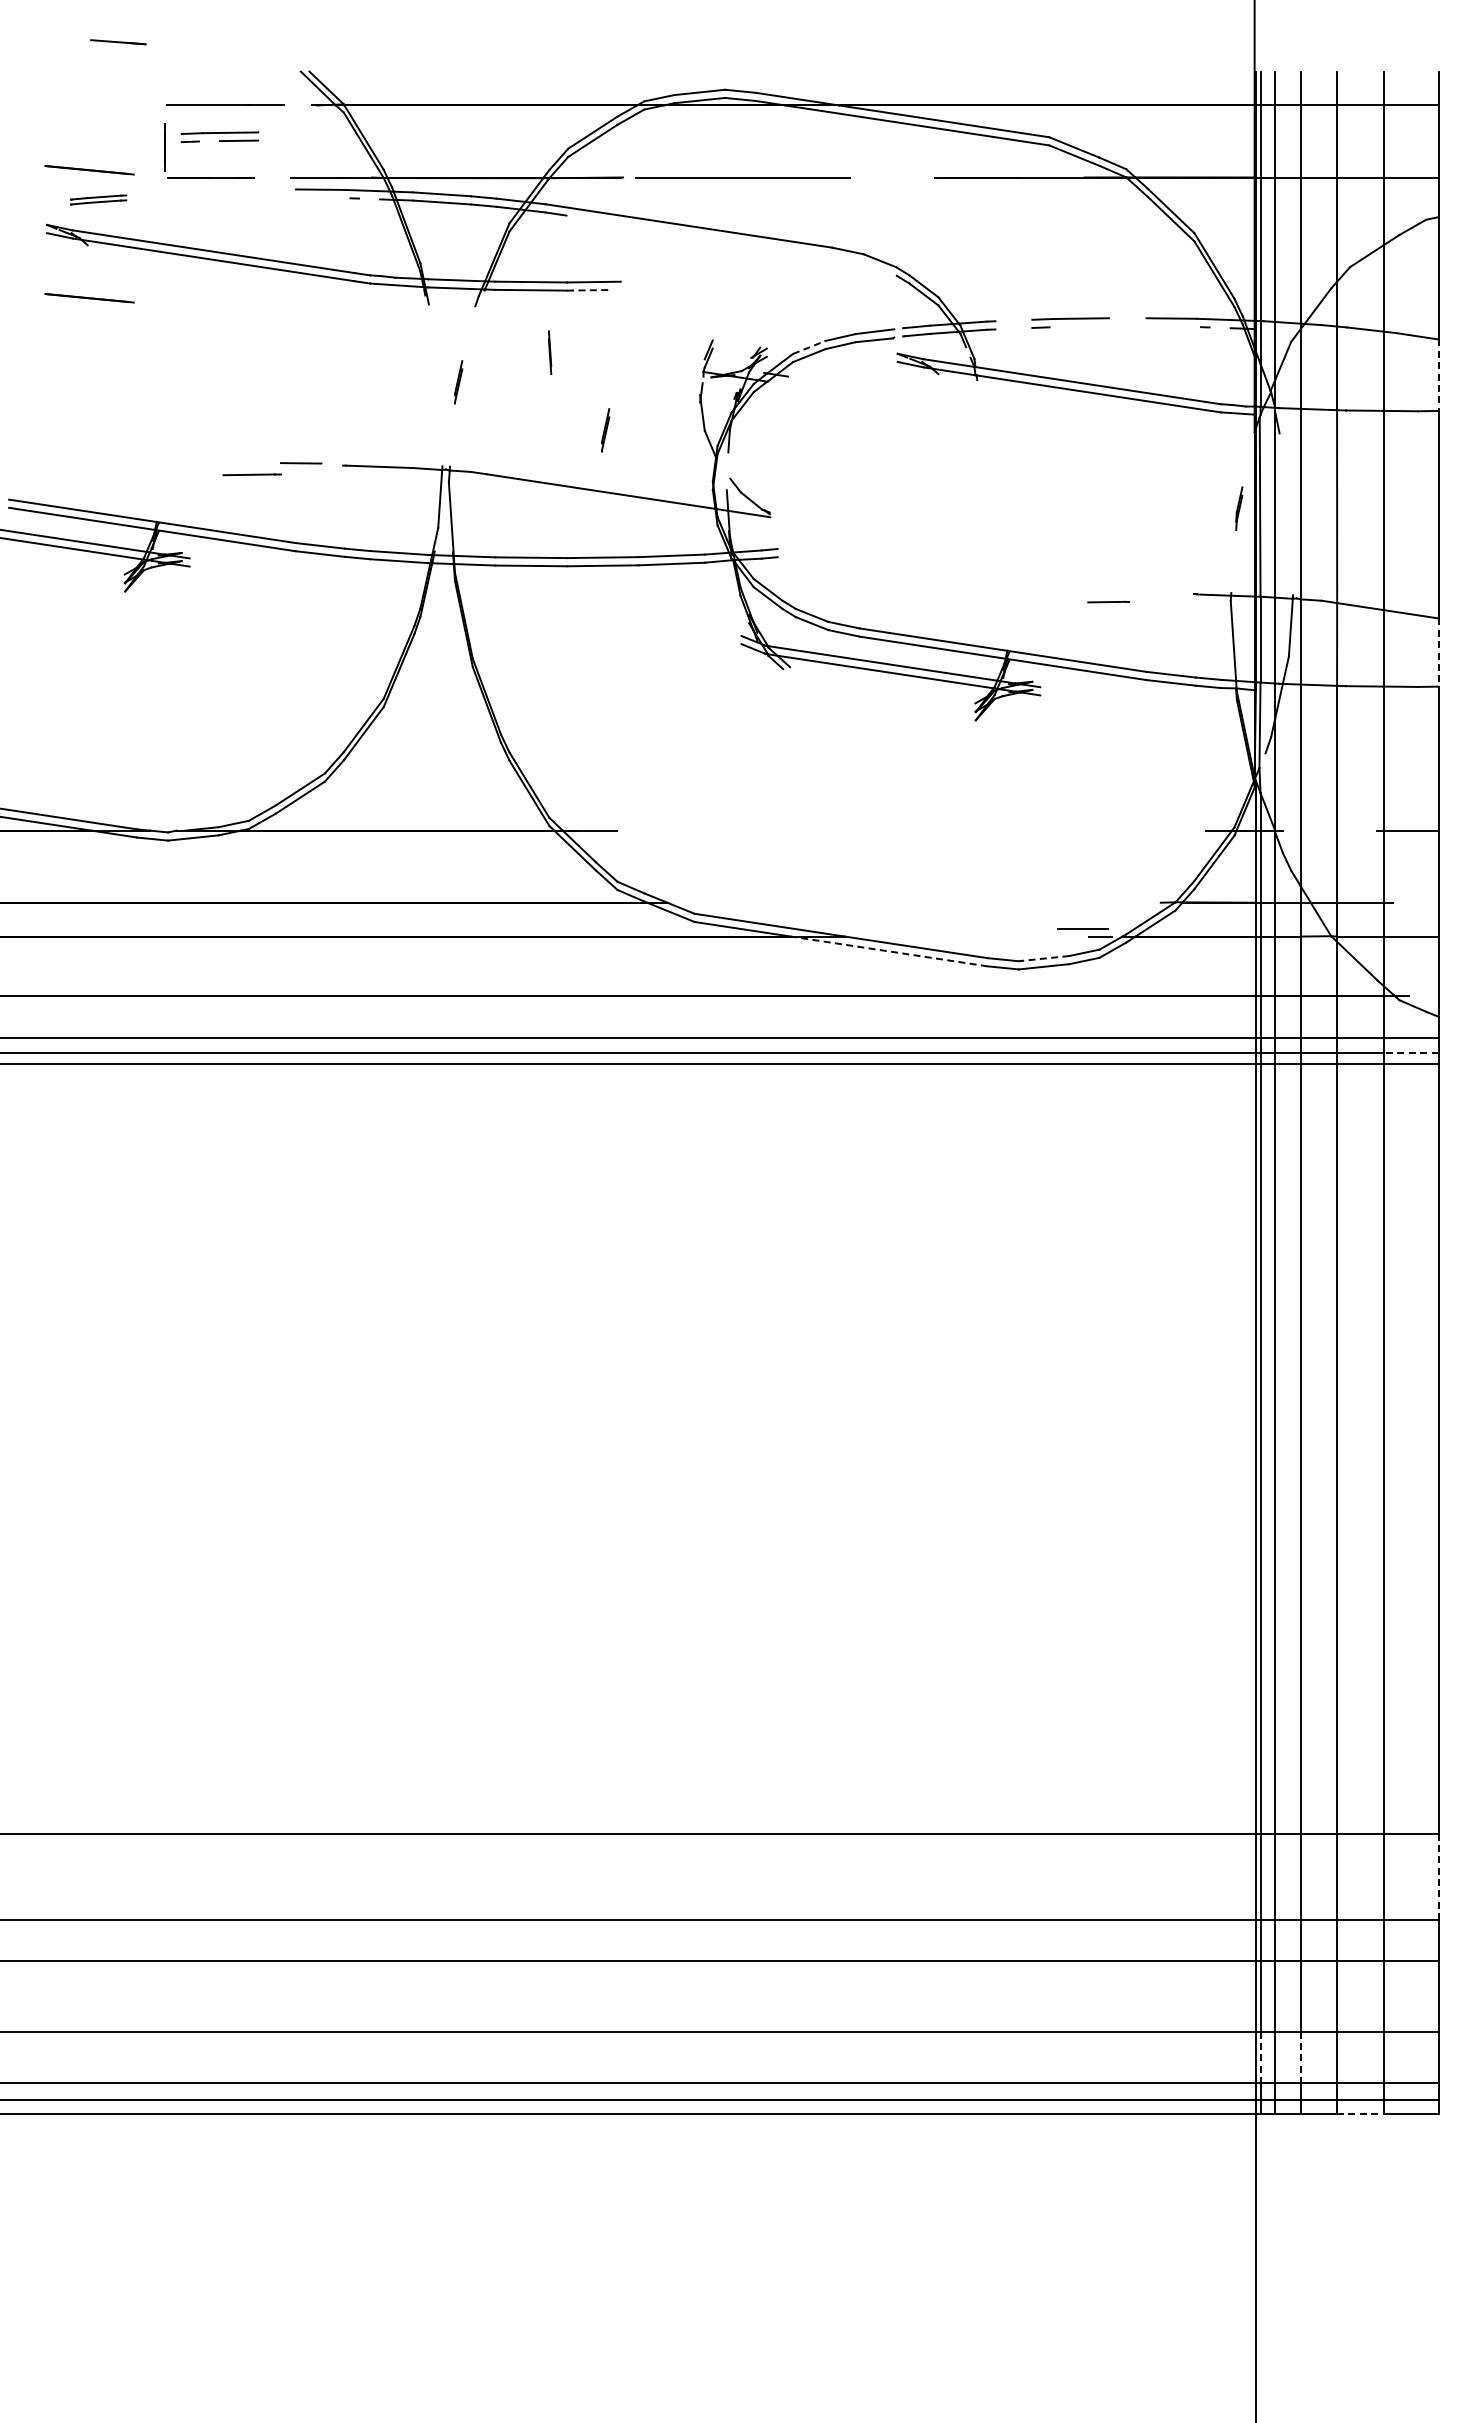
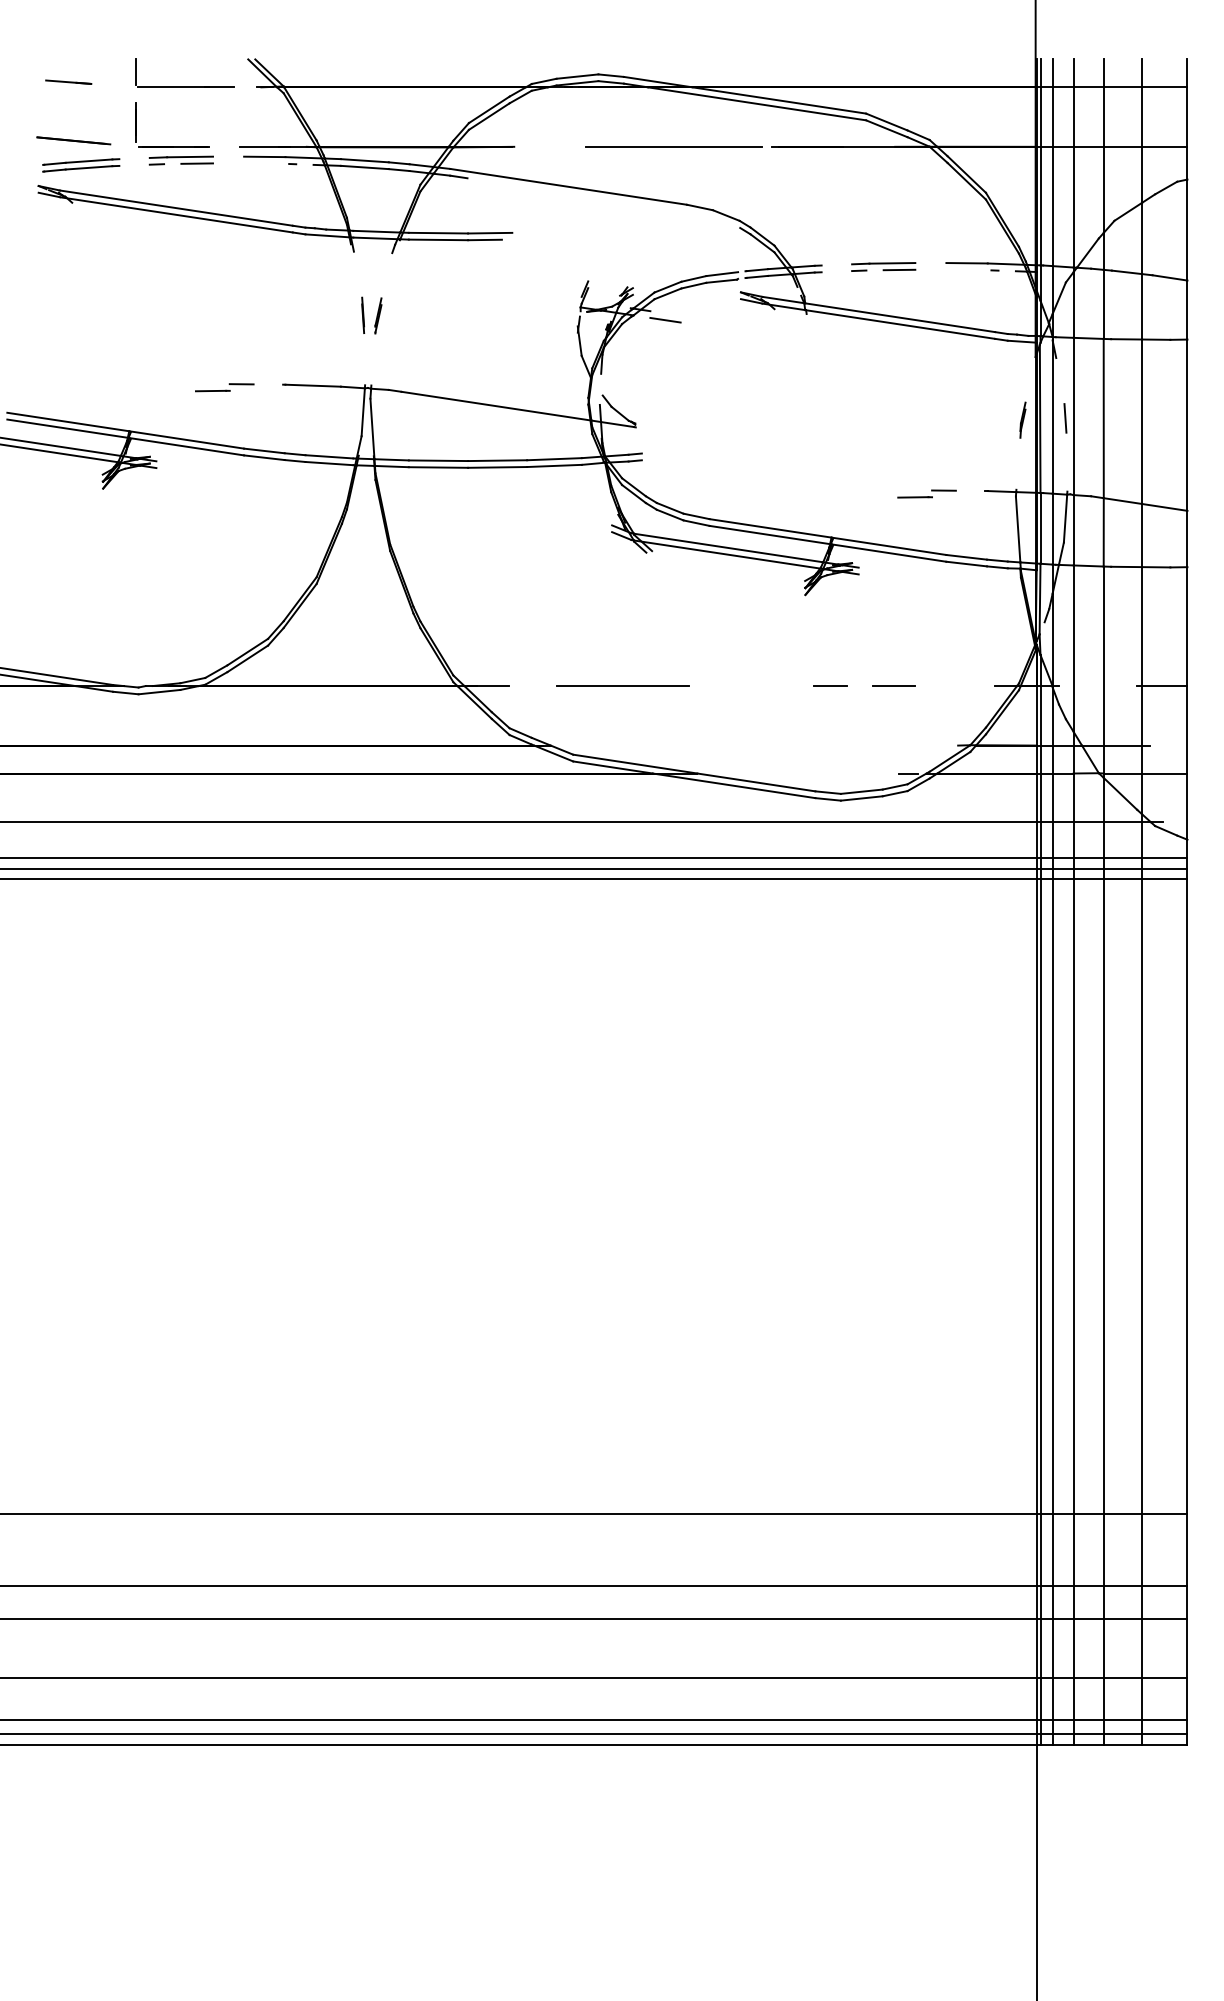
line: (118, 42) -> (68, 82), moved
line: (164, 86) -> (135, 71), added
part: (219, 137) -> (181, 160), moved
line: (742, 177) -> (673, 146), moved
part: (98, 199) -> (81, 164), size x1.67
line: (587, 290) -> (484, 240), dashed -> solid
line: (89, 298) -> (73, 246), removed
line: (1089, 326) -> (899, 269), added
line: (809, 347) -> (668, 287), dashed -> solid
line: (550, 352) -> (363, 315), moved
line: (1438, 375) -> (1187, 310), dashed -> solid
line: (806, 387) -> (665, 320), added
part: (605, 430) -> (499, 355), removed
part: (272, 469) -> (224, 387), size x0.71
line: (1290, 506) -> (1065, 418), added
line: (1143, 593) -> (943, 490), added
line: (1438, 653) -> (1187, 539), dashed -> solid
line: (754, 830) -> (622, 685), added
line: (1005, 830) -> (829, 685), added
line: (1082, 928) -> (893, 685), moved
line: (889, 951) -> (734, 785), dashed -> solid
line: (1043, 958) -> (861, 791), dashed -> solid
line: (1410, 1052) -> (1164, 869), dashed -> solid
line: (1438, 1877) -> (1187, 1550), dashed -> solid
line: (1260, 2057) -> (1040, 1698), dashed -> solid
line: (1300, 2057) -> (1073, 1698), dashed -> solid
line: (1360, 2113) -> (1123, 1745), dashed -> solid

